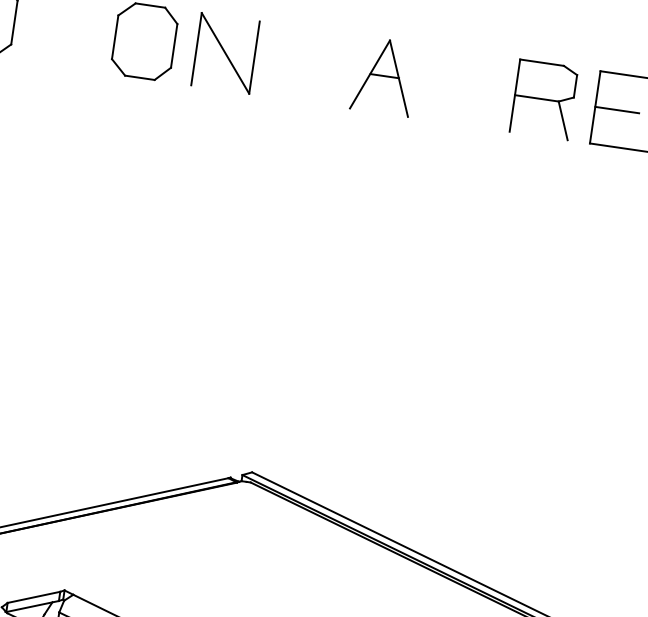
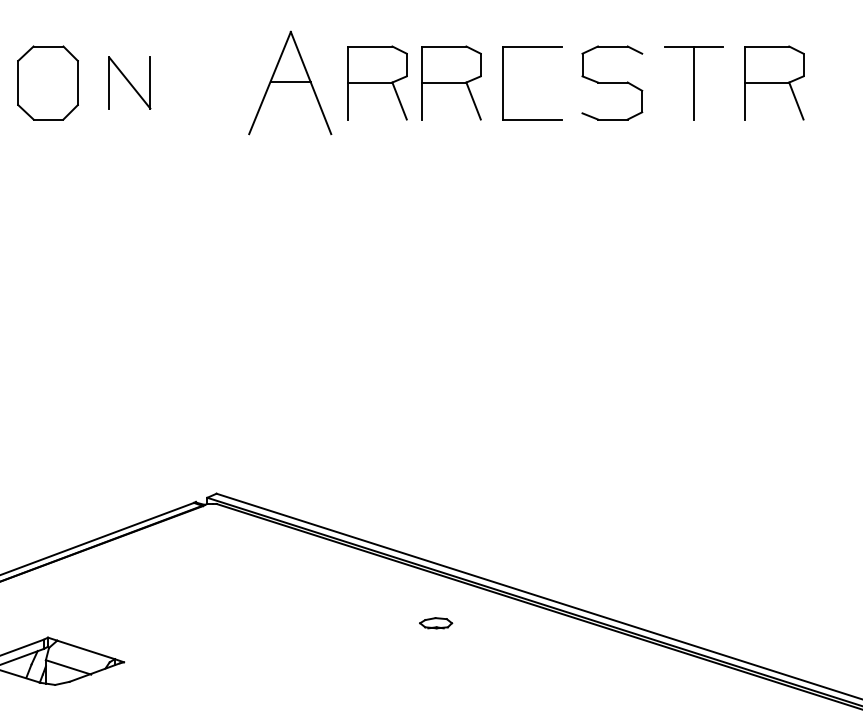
part: (225, 52) -> (129, 82), size x0.7
part: (383, 75) -> (289, 82), size x1.4
part: (470, 88) -> (377, 82), added
line: (617, 110) -> (525, 82), removed

